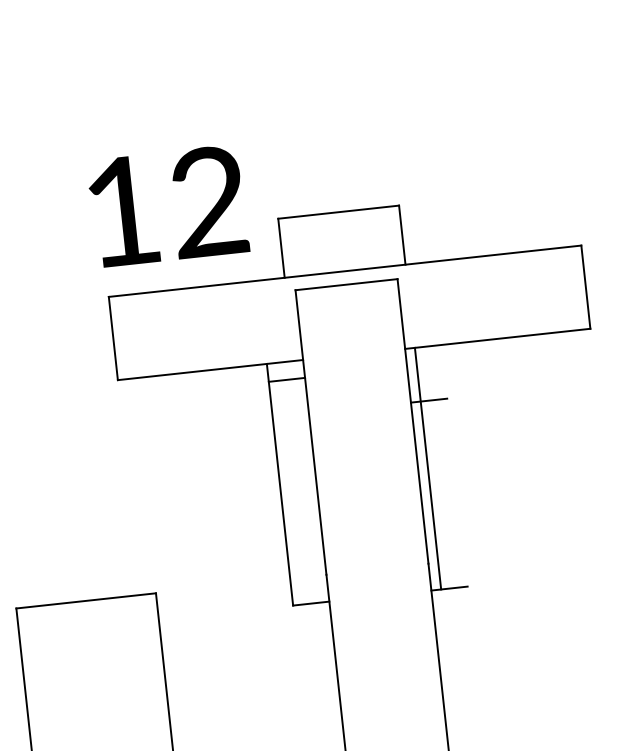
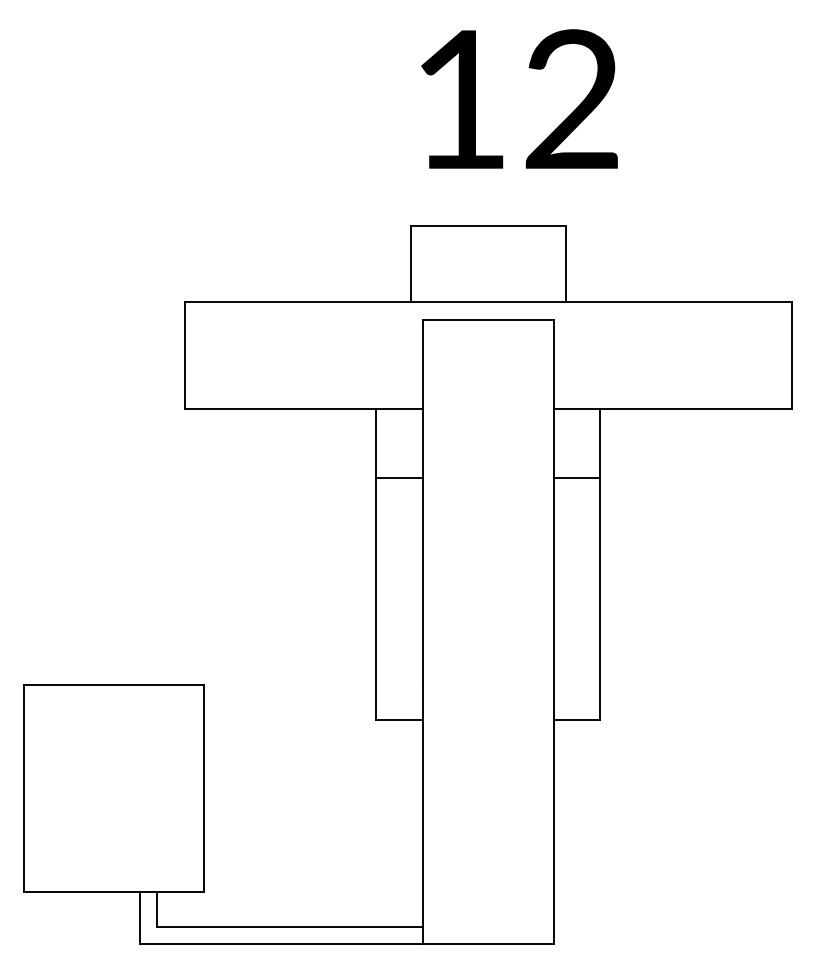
text: (168, 205) -> (519, 98), moved
line: (287, 380) -> (399, 478), moved
line: (428, 468) -> (600, 564), moved

